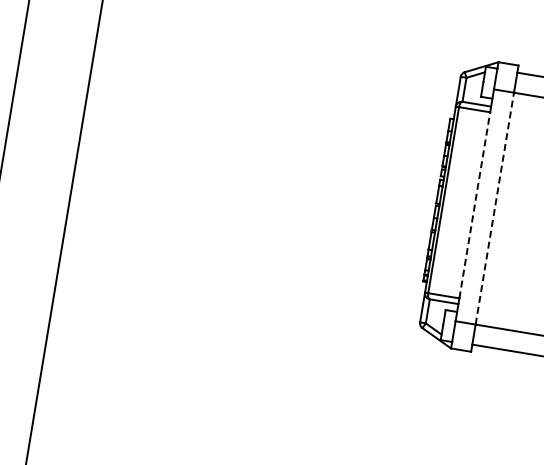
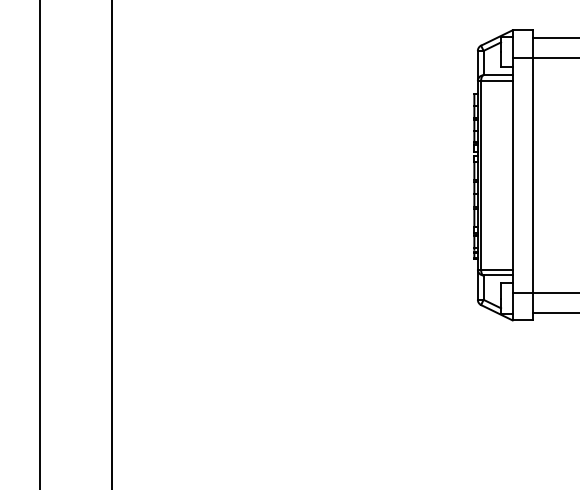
line: (474, 204) -> (512, 174), dashed -> solid
line: (494, 208) -> (532, 175), dashed -> solid

